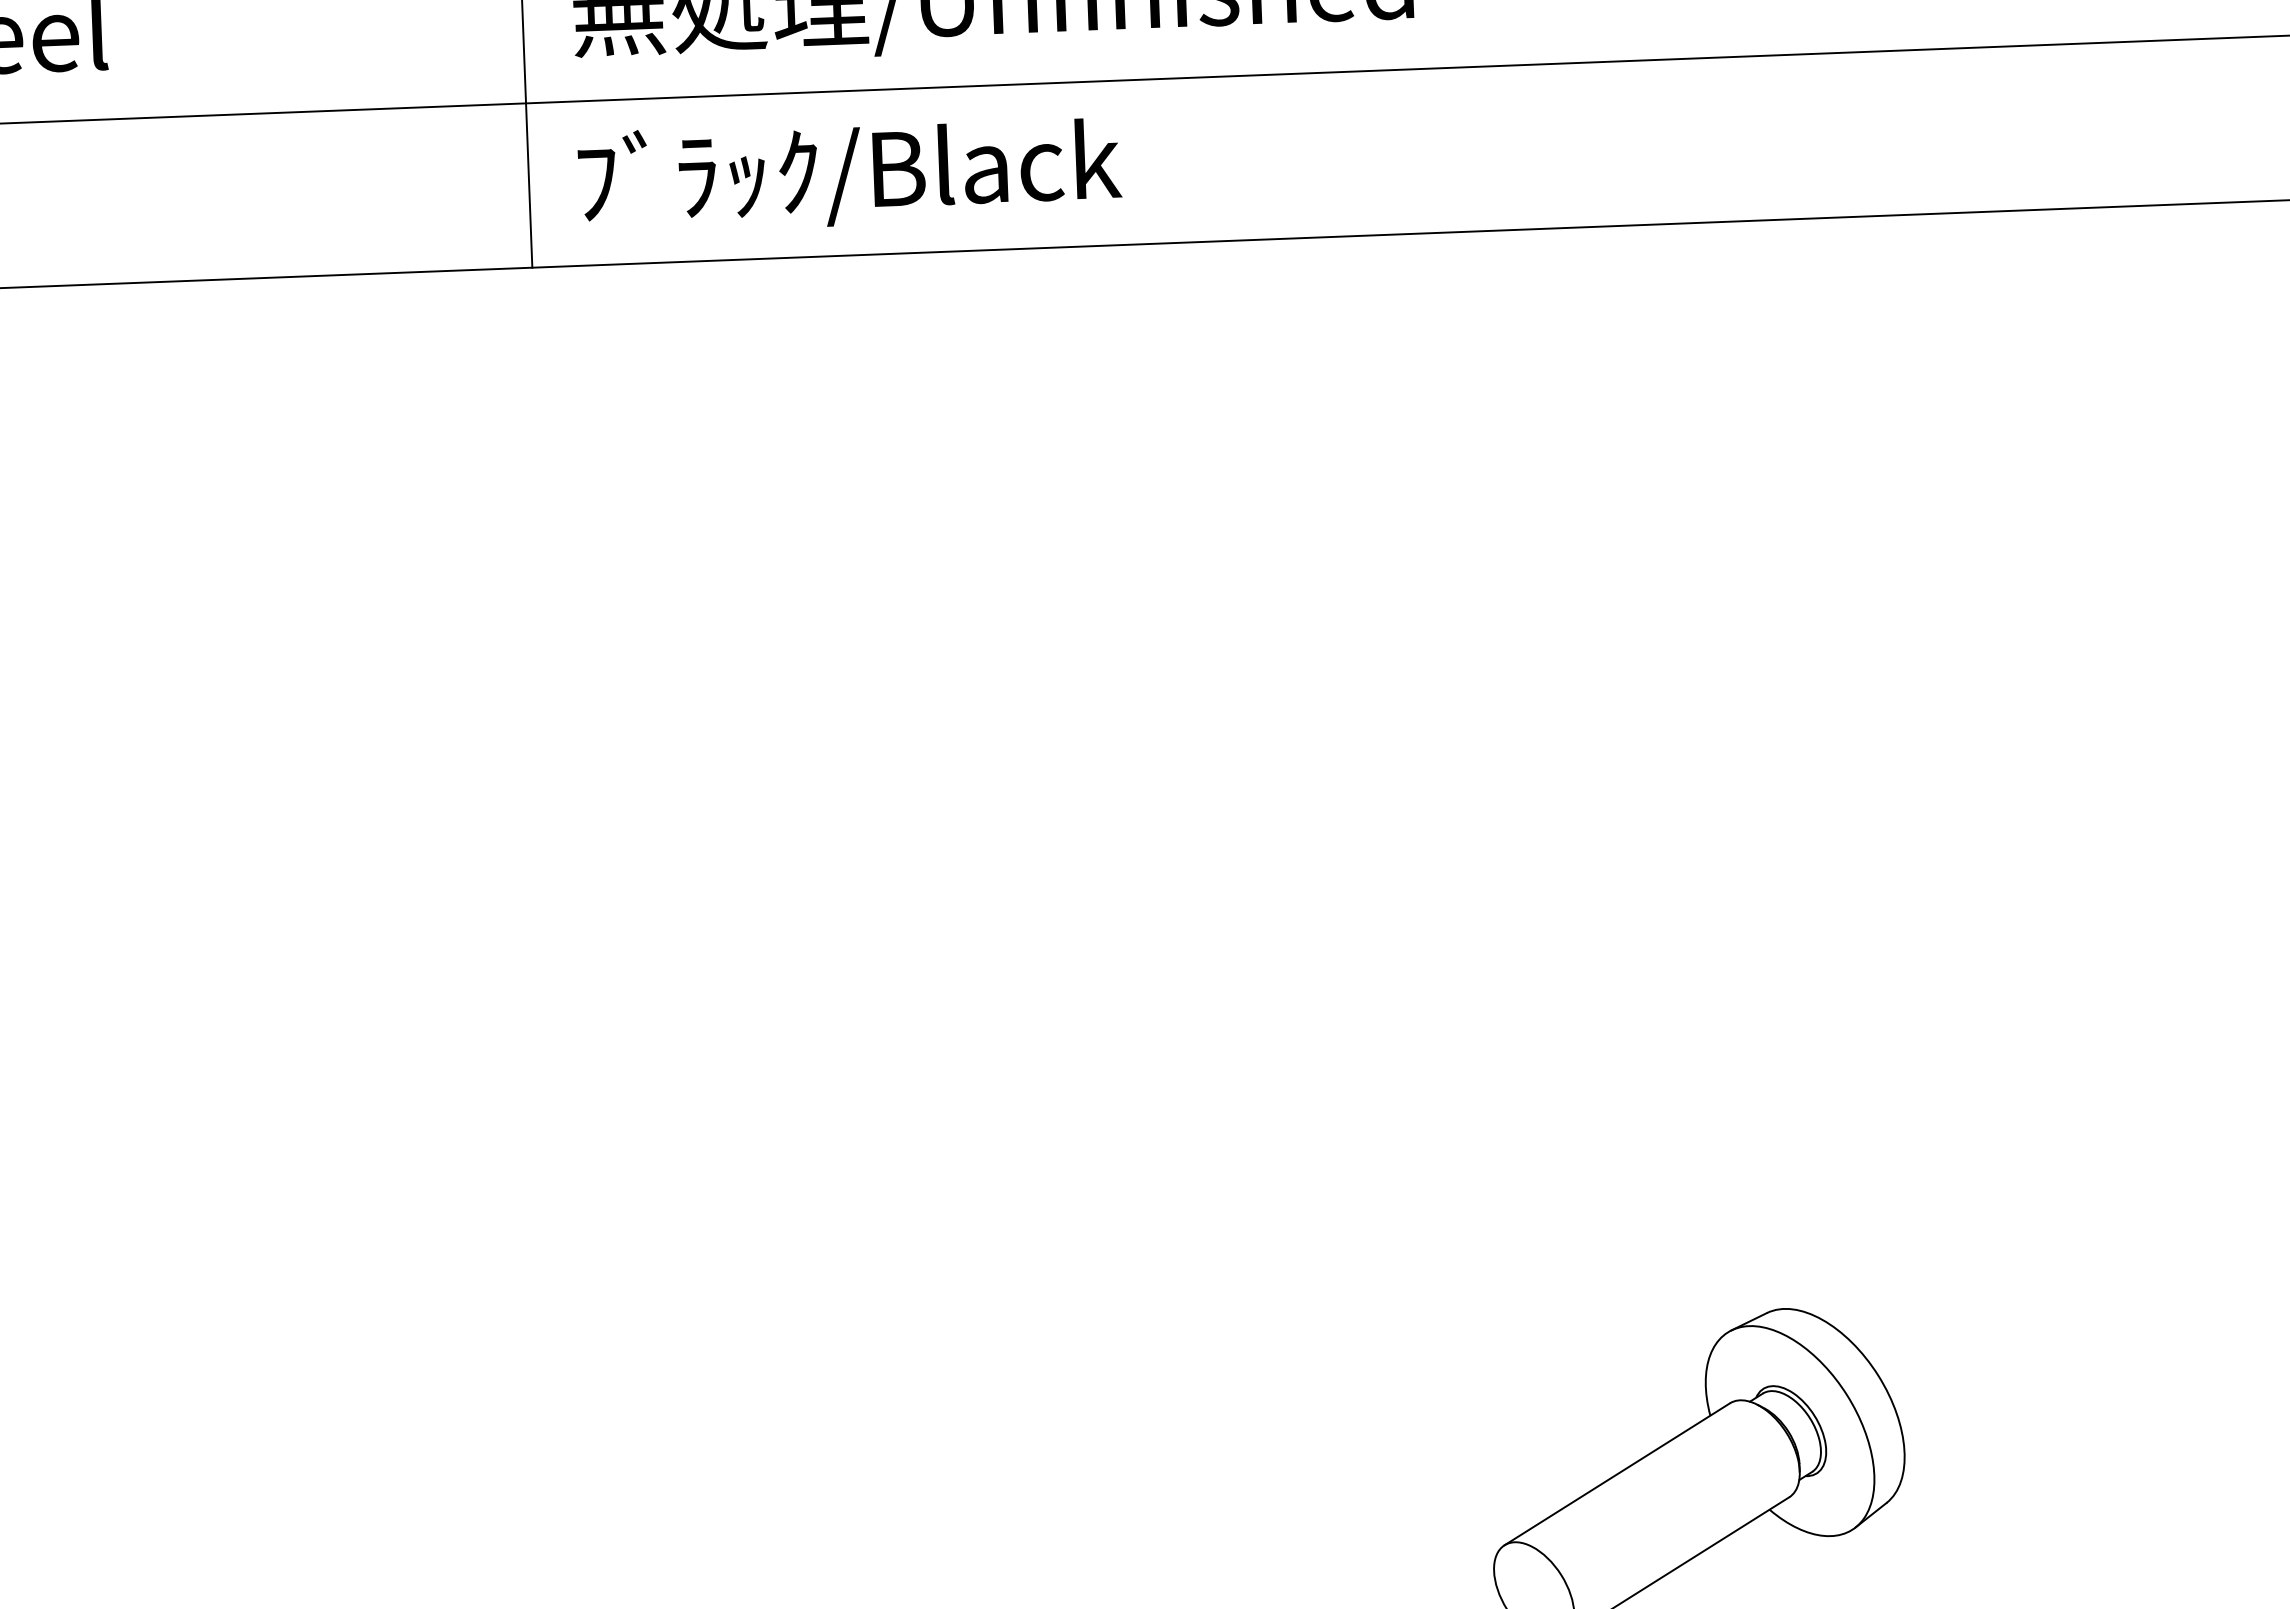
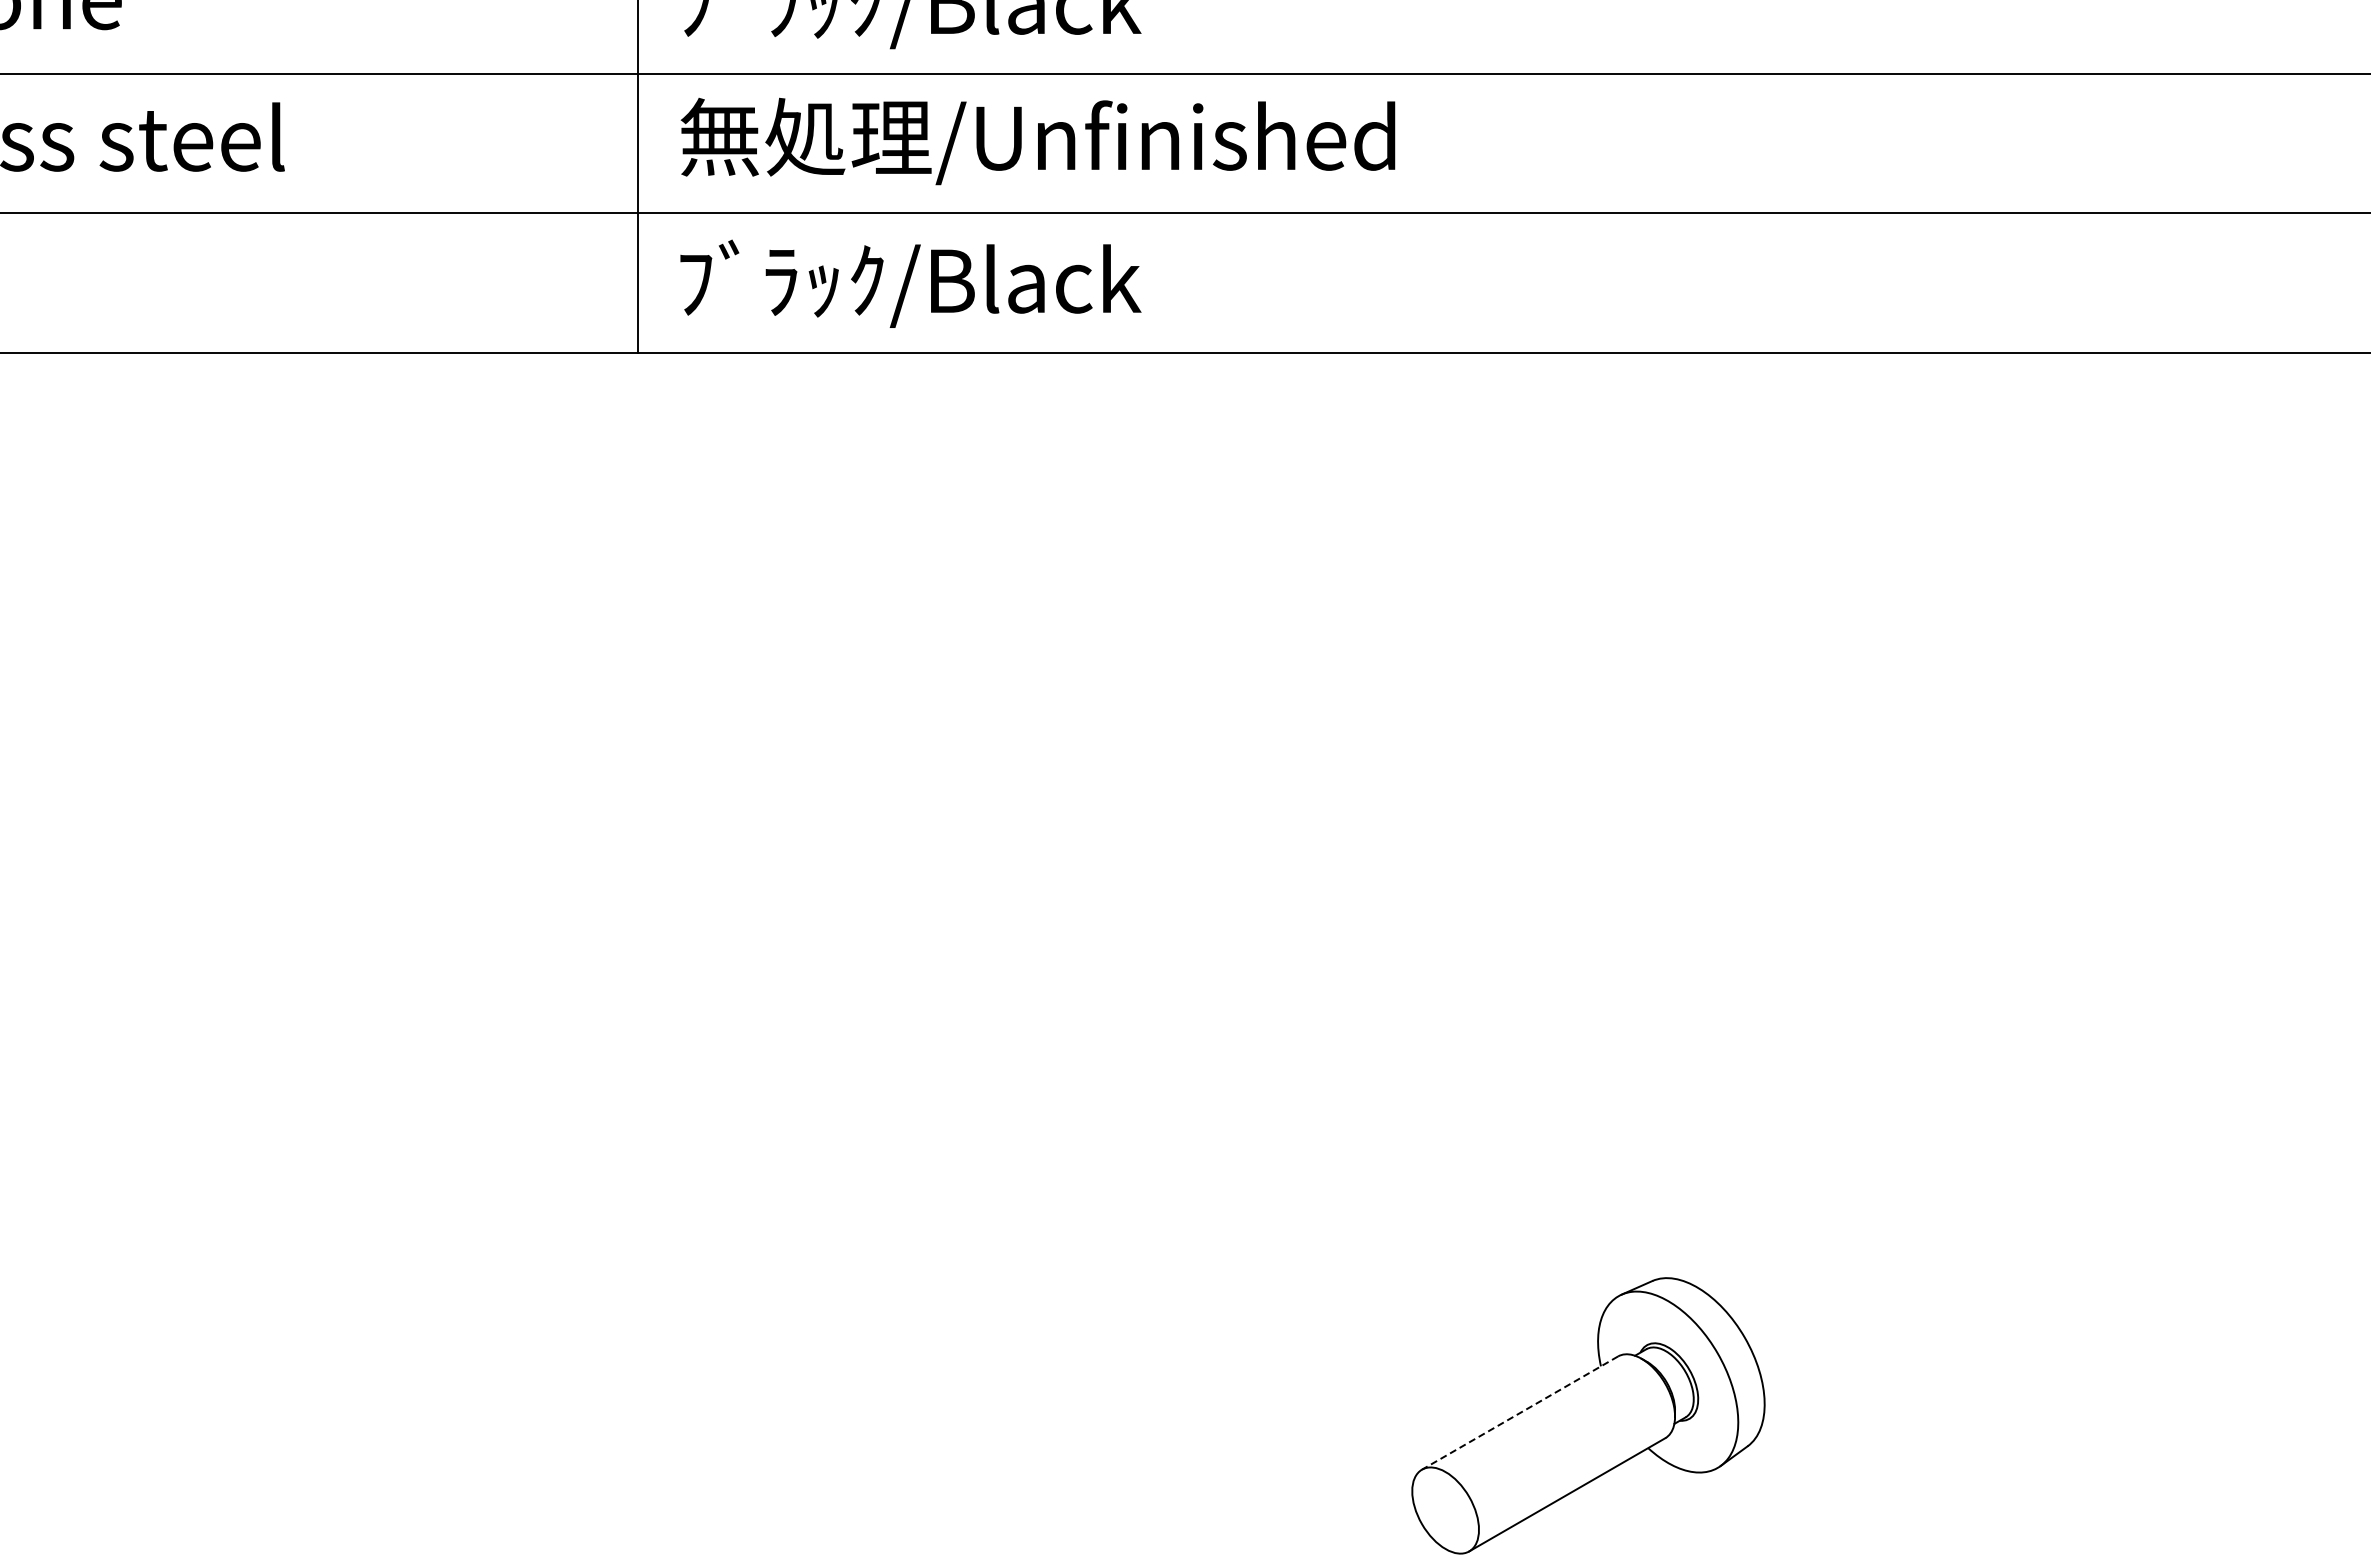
line: (1616, 1474) -> (1519, 1413), solid -> dashed

